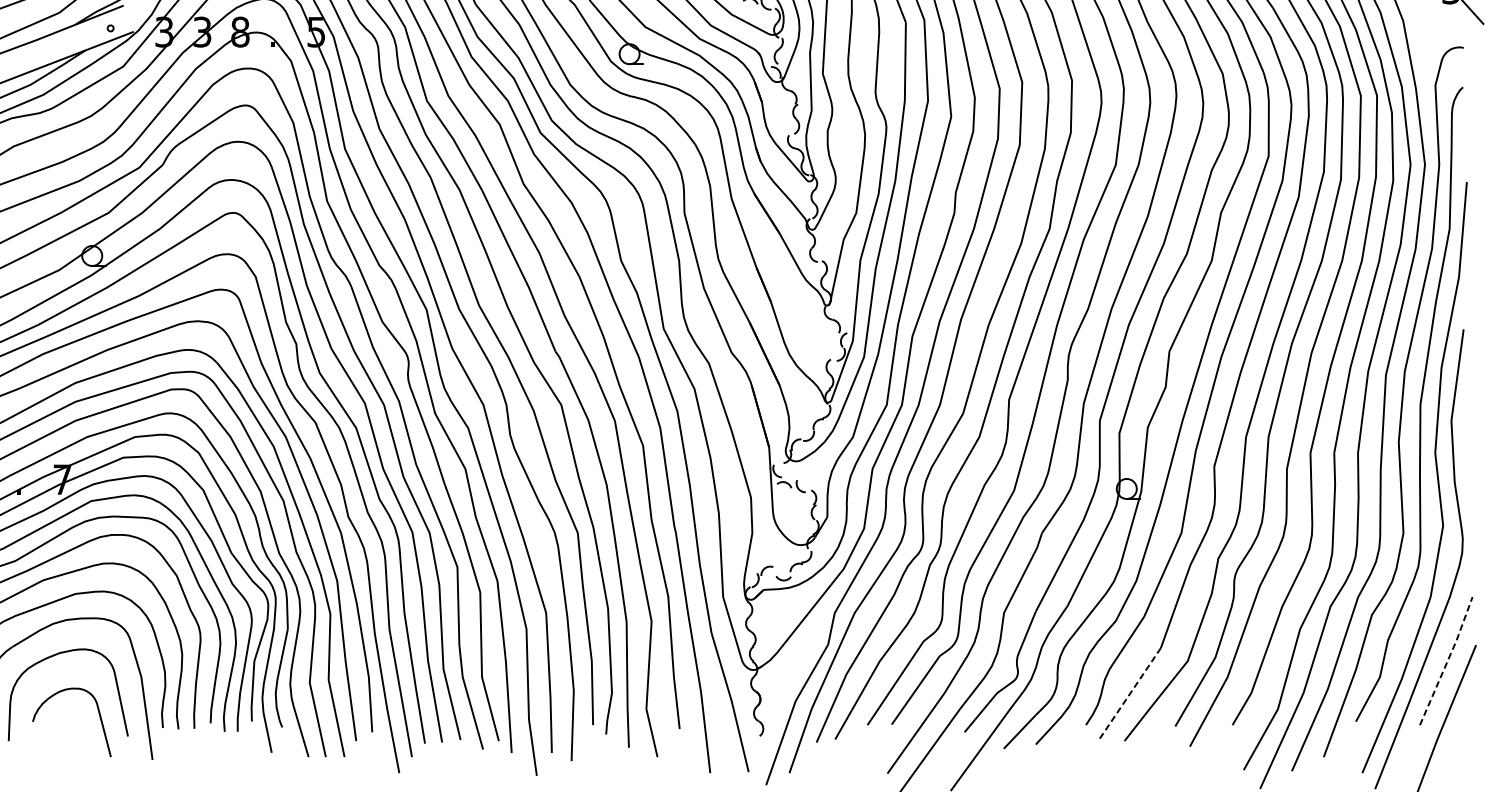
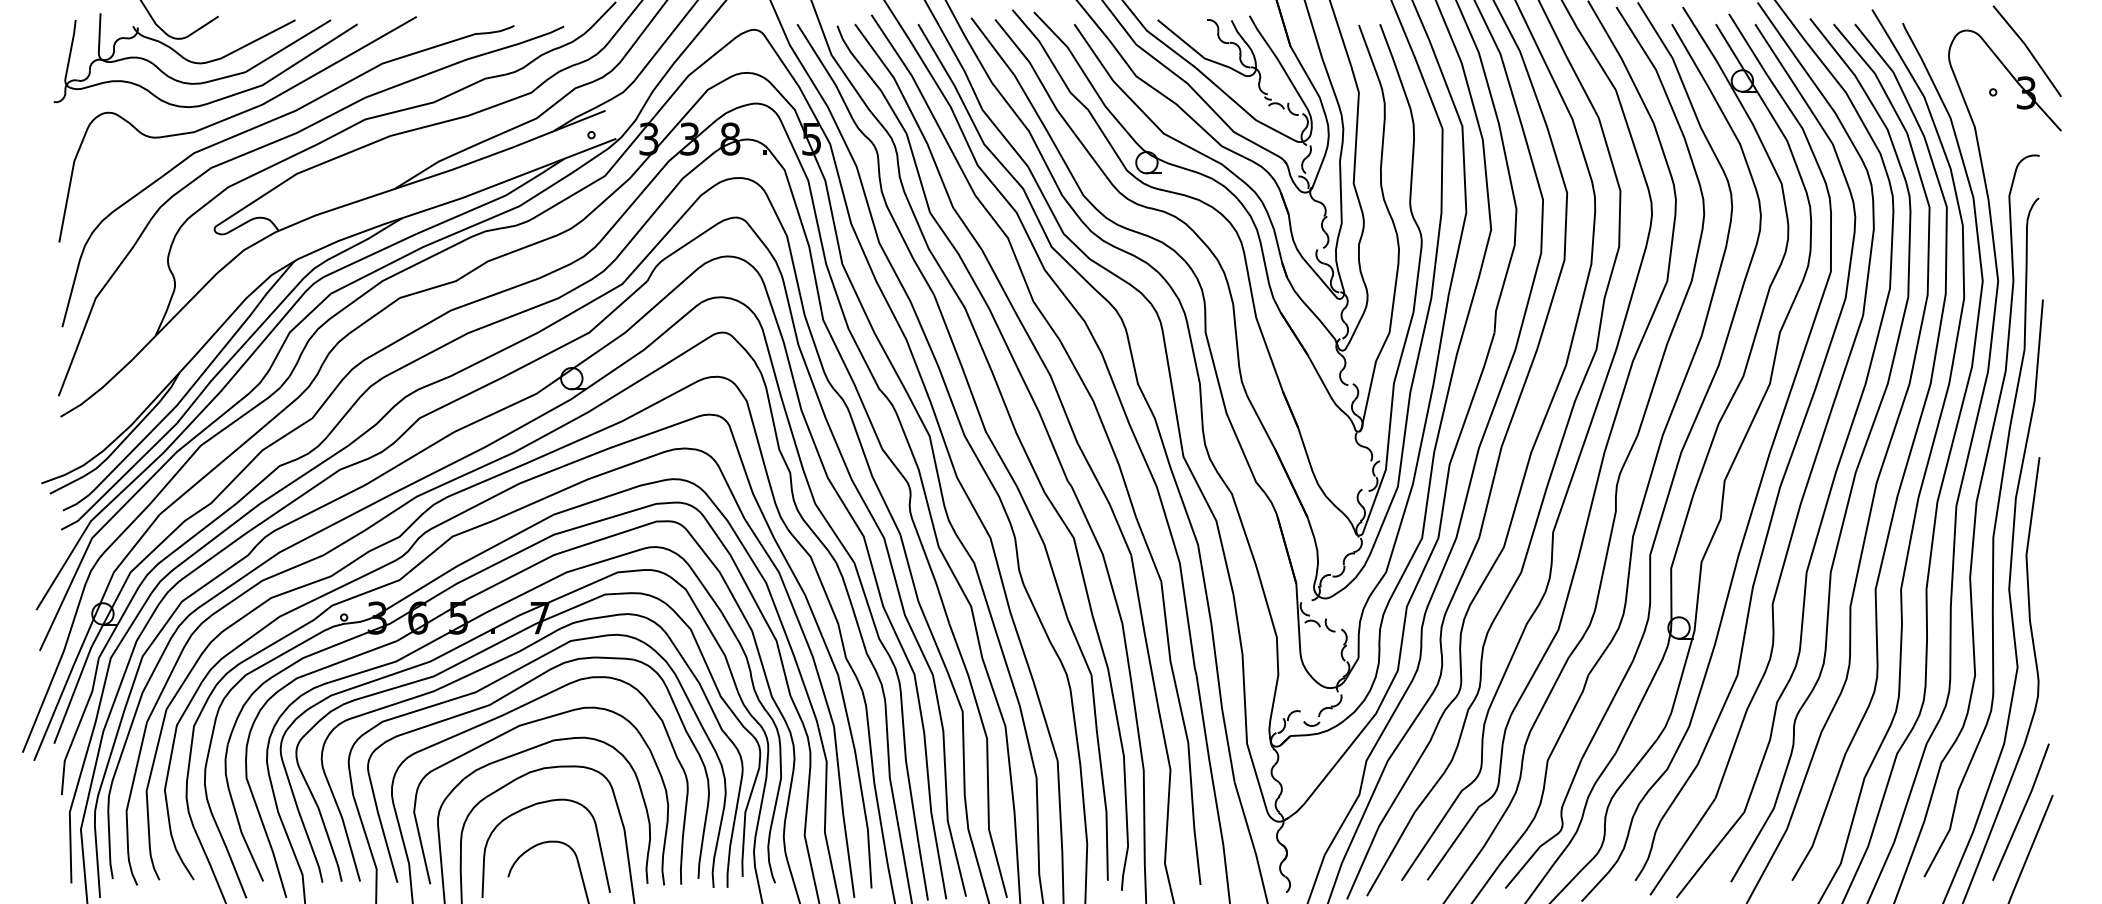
line: (1447, 661) -> (2022, 812), dashed -> solid
line: (1130, 693) -> (1683, 846), dashed -> solid

